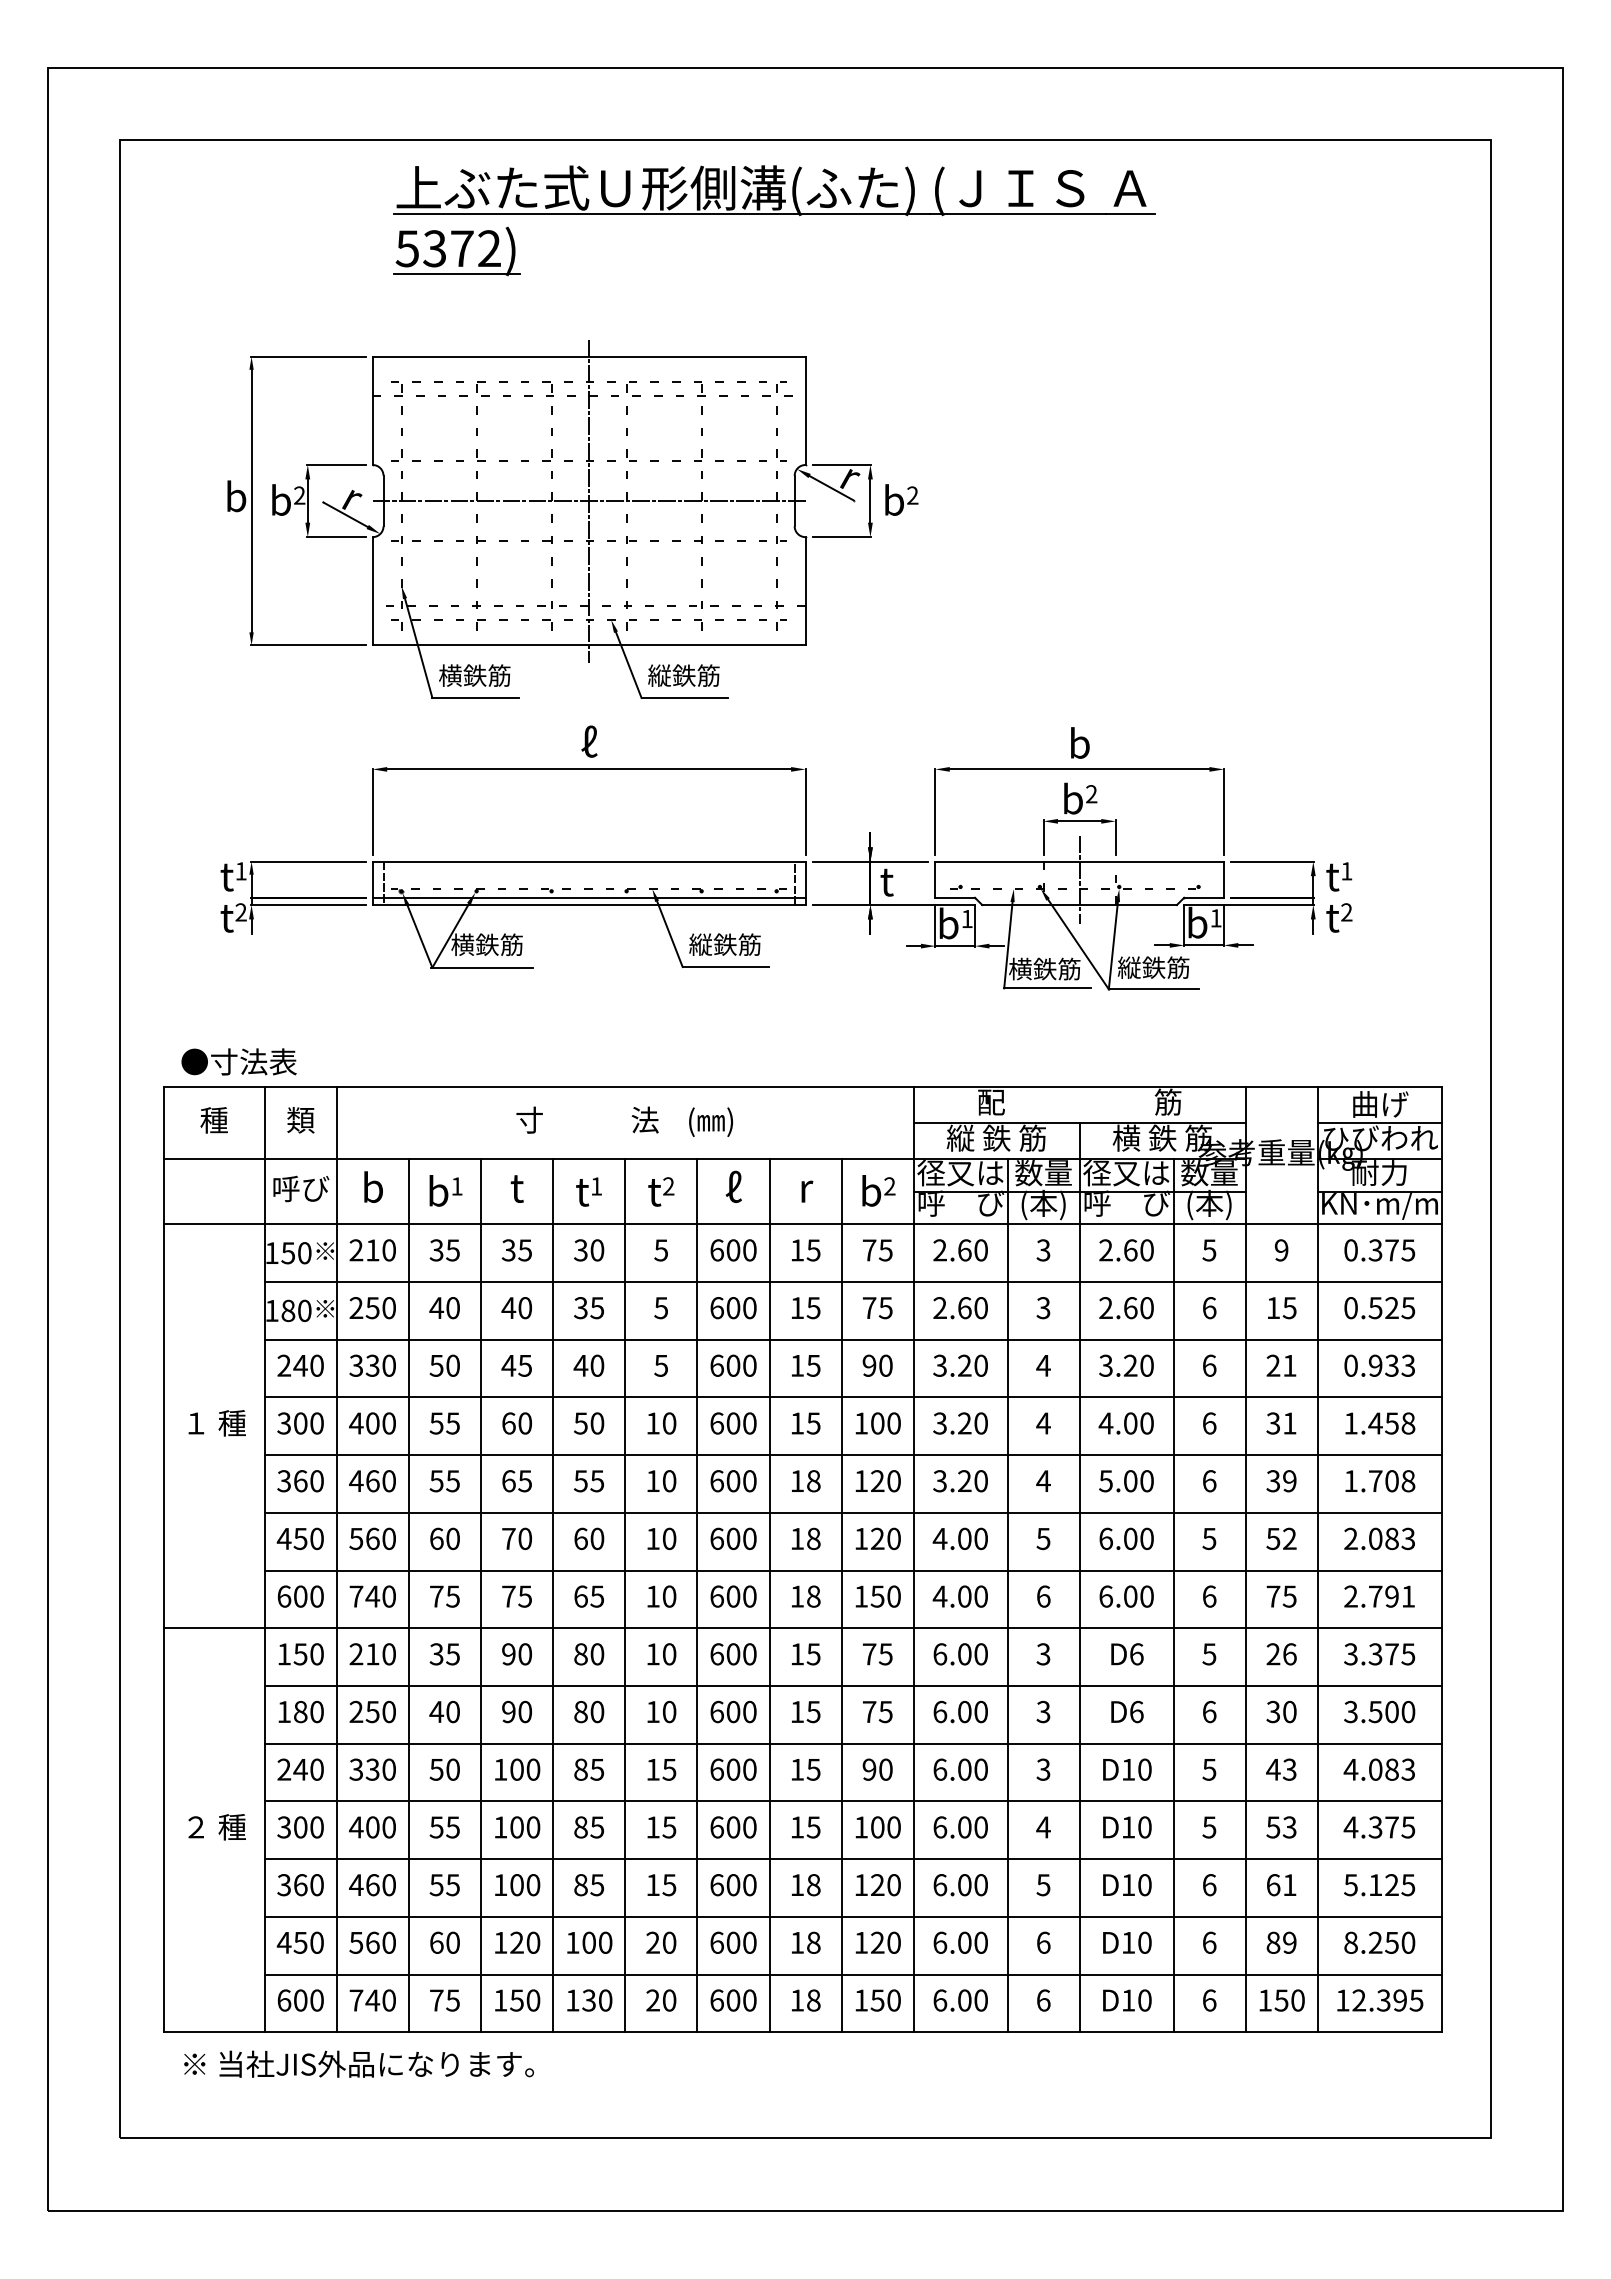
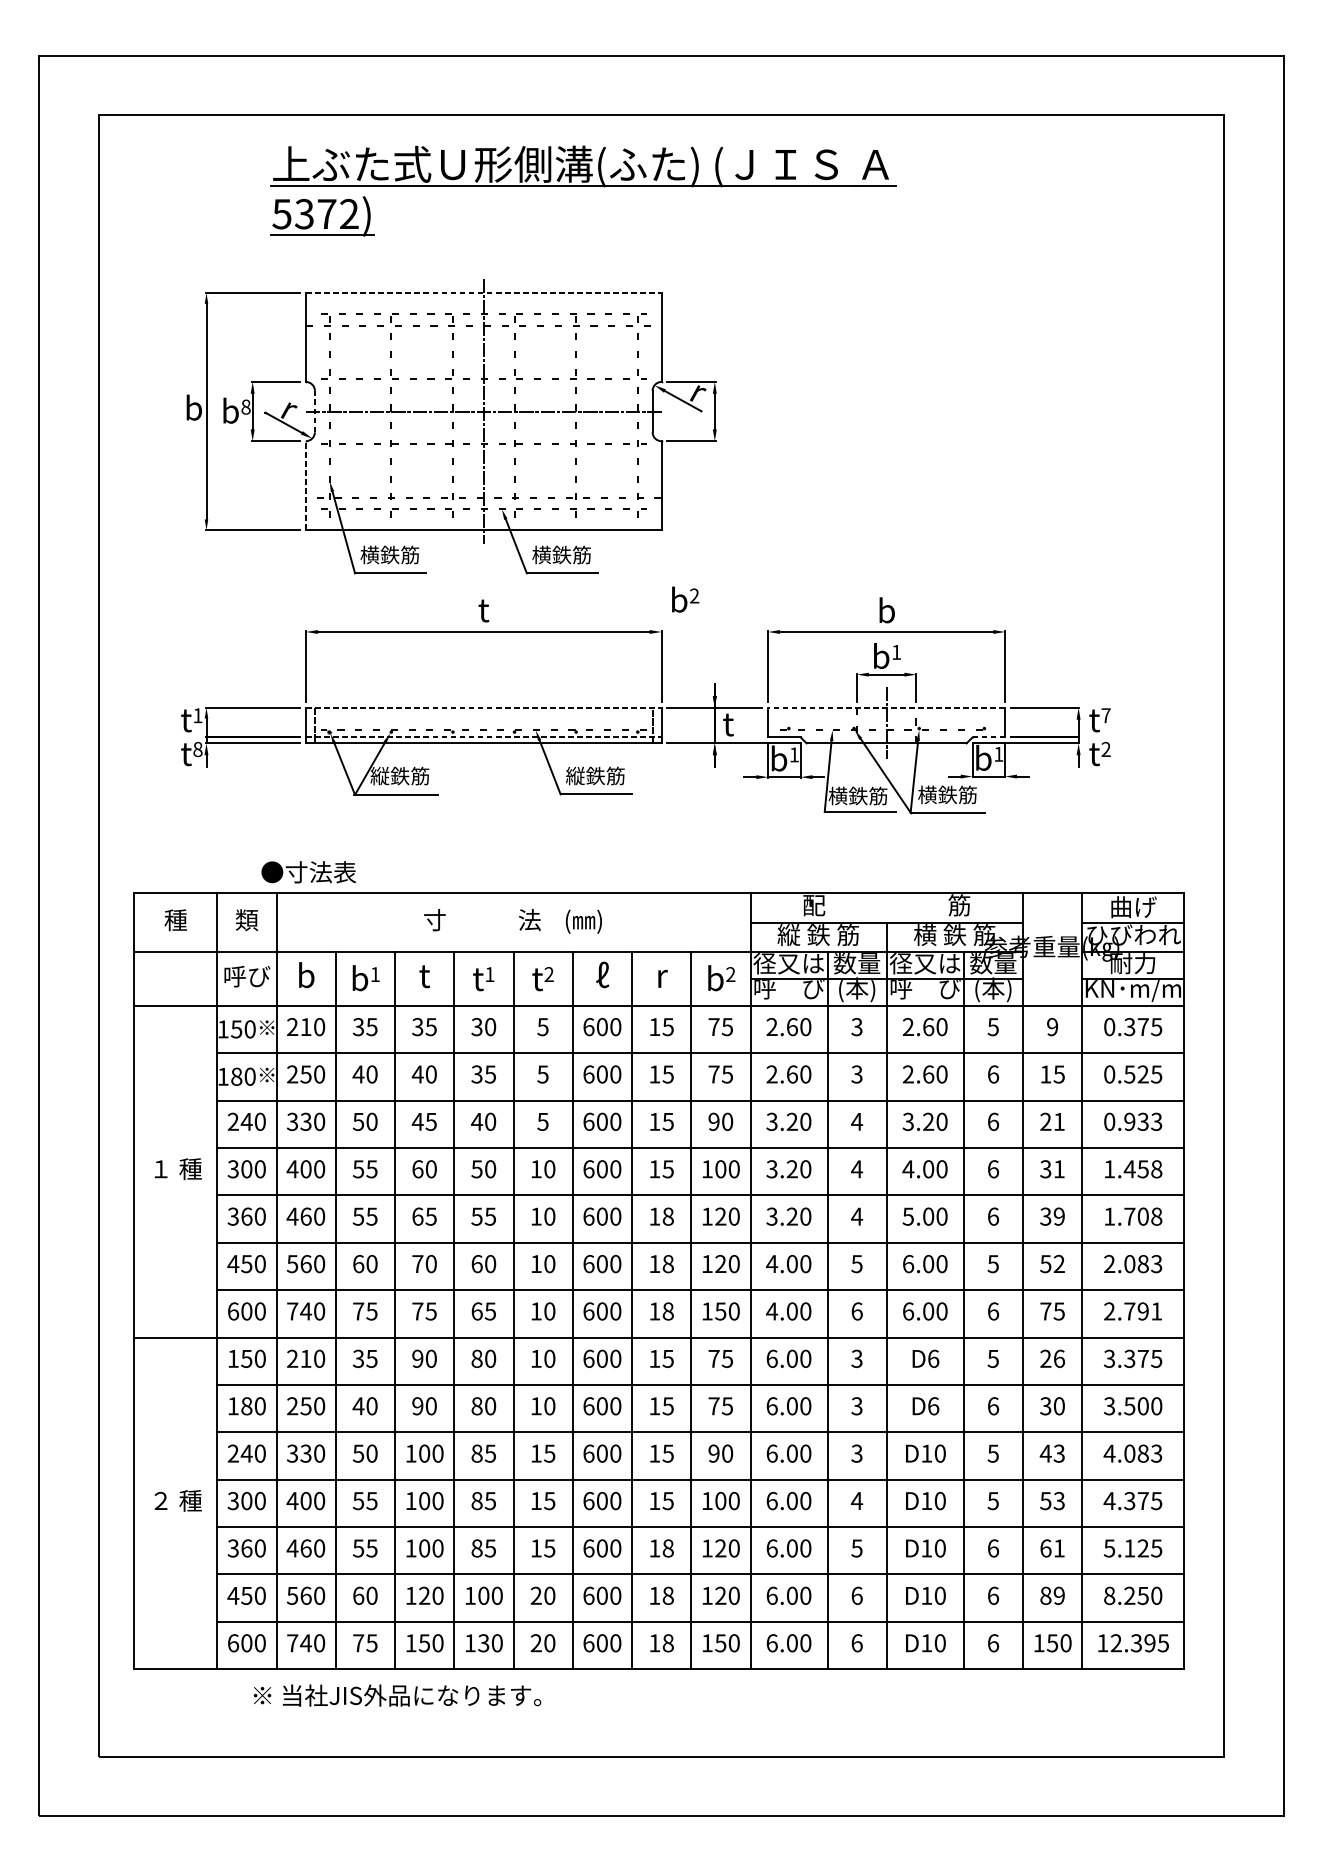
part: (774, 220) -> (583, 190), moved
line: (589, 356) -> (484, 292), solid -> dashed
text: (299, 495) -> (245, 407), 2 -> 8
text: (901, 499) -> (685, 599), moved
line: (383, 500) -> (314, 411), solid -> dashed
line: (372, 590) -> (305, 485), solid -> dashed
text: (659, 675) -> (541, 554), 縦鉄筋 -> 横鉄筋
text: (589, 741) -> (484, 609), ℓ -> t
text: (1091, 794) -> (896, 652), 2 -> 1
line: (589, 861) -> (484, 707), solid -> dashed
line: (1079, 861) -> (886, 707), solid -> dashed
text: (1346, 871) -> (1105, 715), 1 -> 7
line: (589, 897) -> (484, 737), solid -> dashed
line: (1204, 897) -> (989, 737), solid -> dashed
text: (240, 912) -> (197, 749), 2 -> 8
text: (462, 944) -> (379, 775), 横鉄筋 -> 縦鉄筋
text: (1128, 967) -> (926, 794), 縦鉄筋 -> 横鉄筋
text: (238, 1061) -> (308, 871), moved
text: (358, 2063) -> (397, 1694), moved

